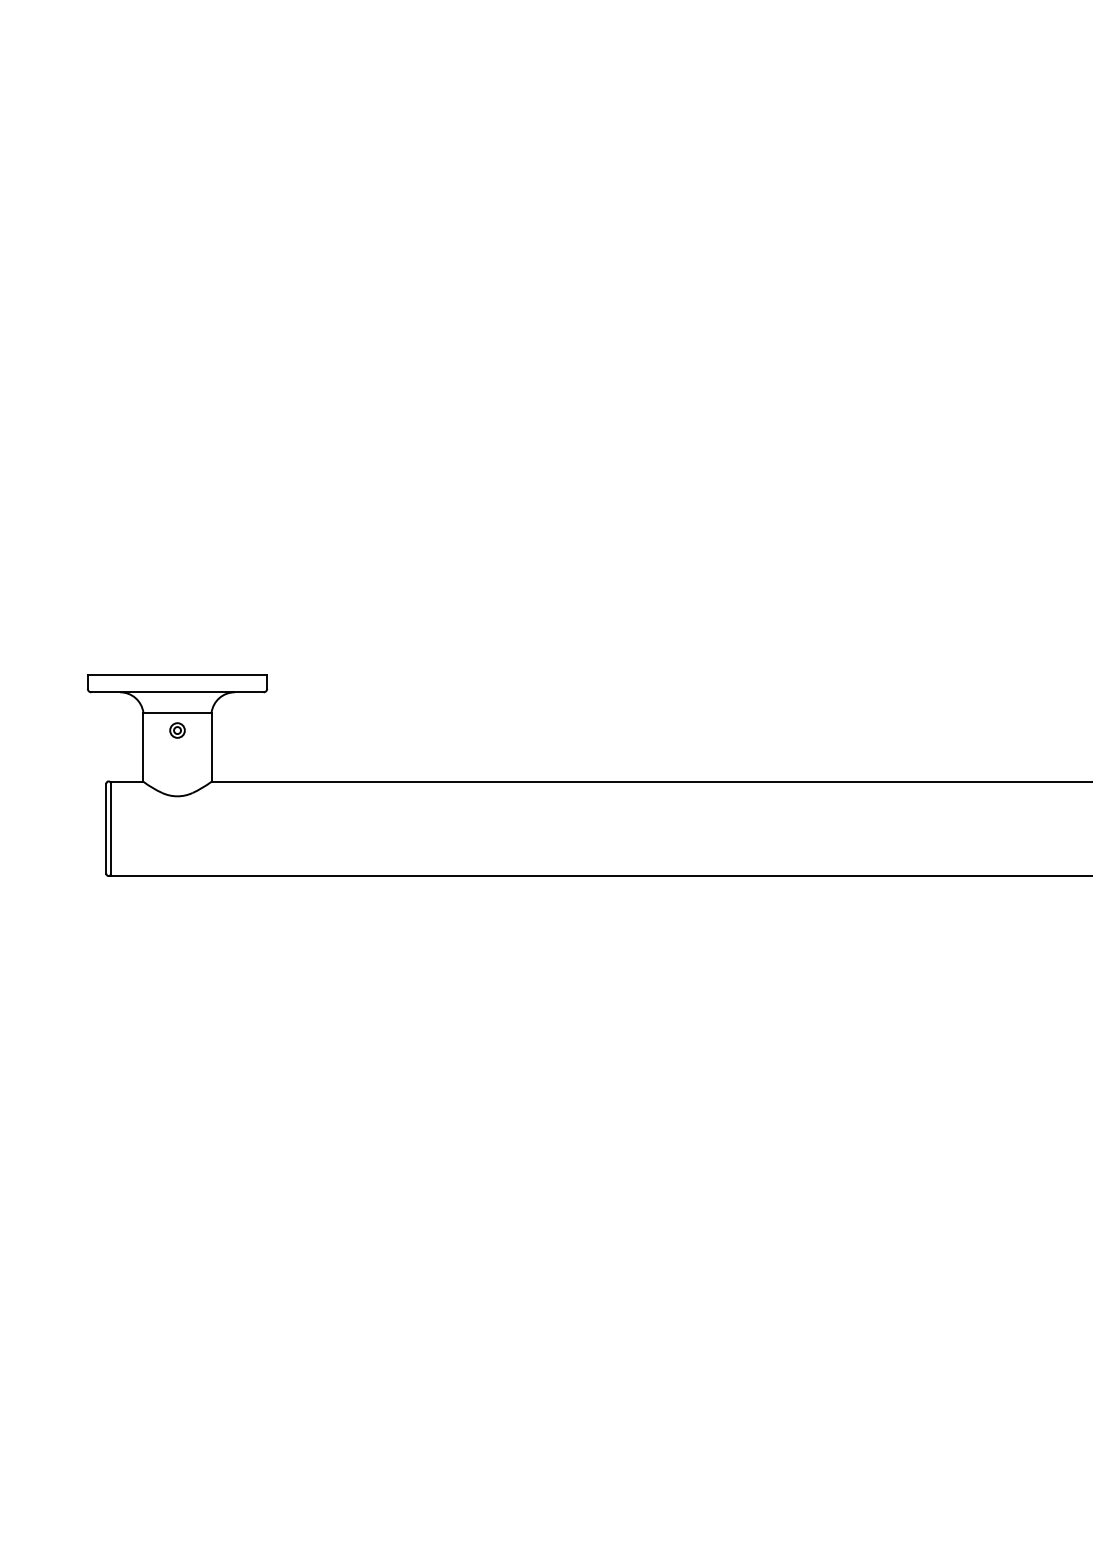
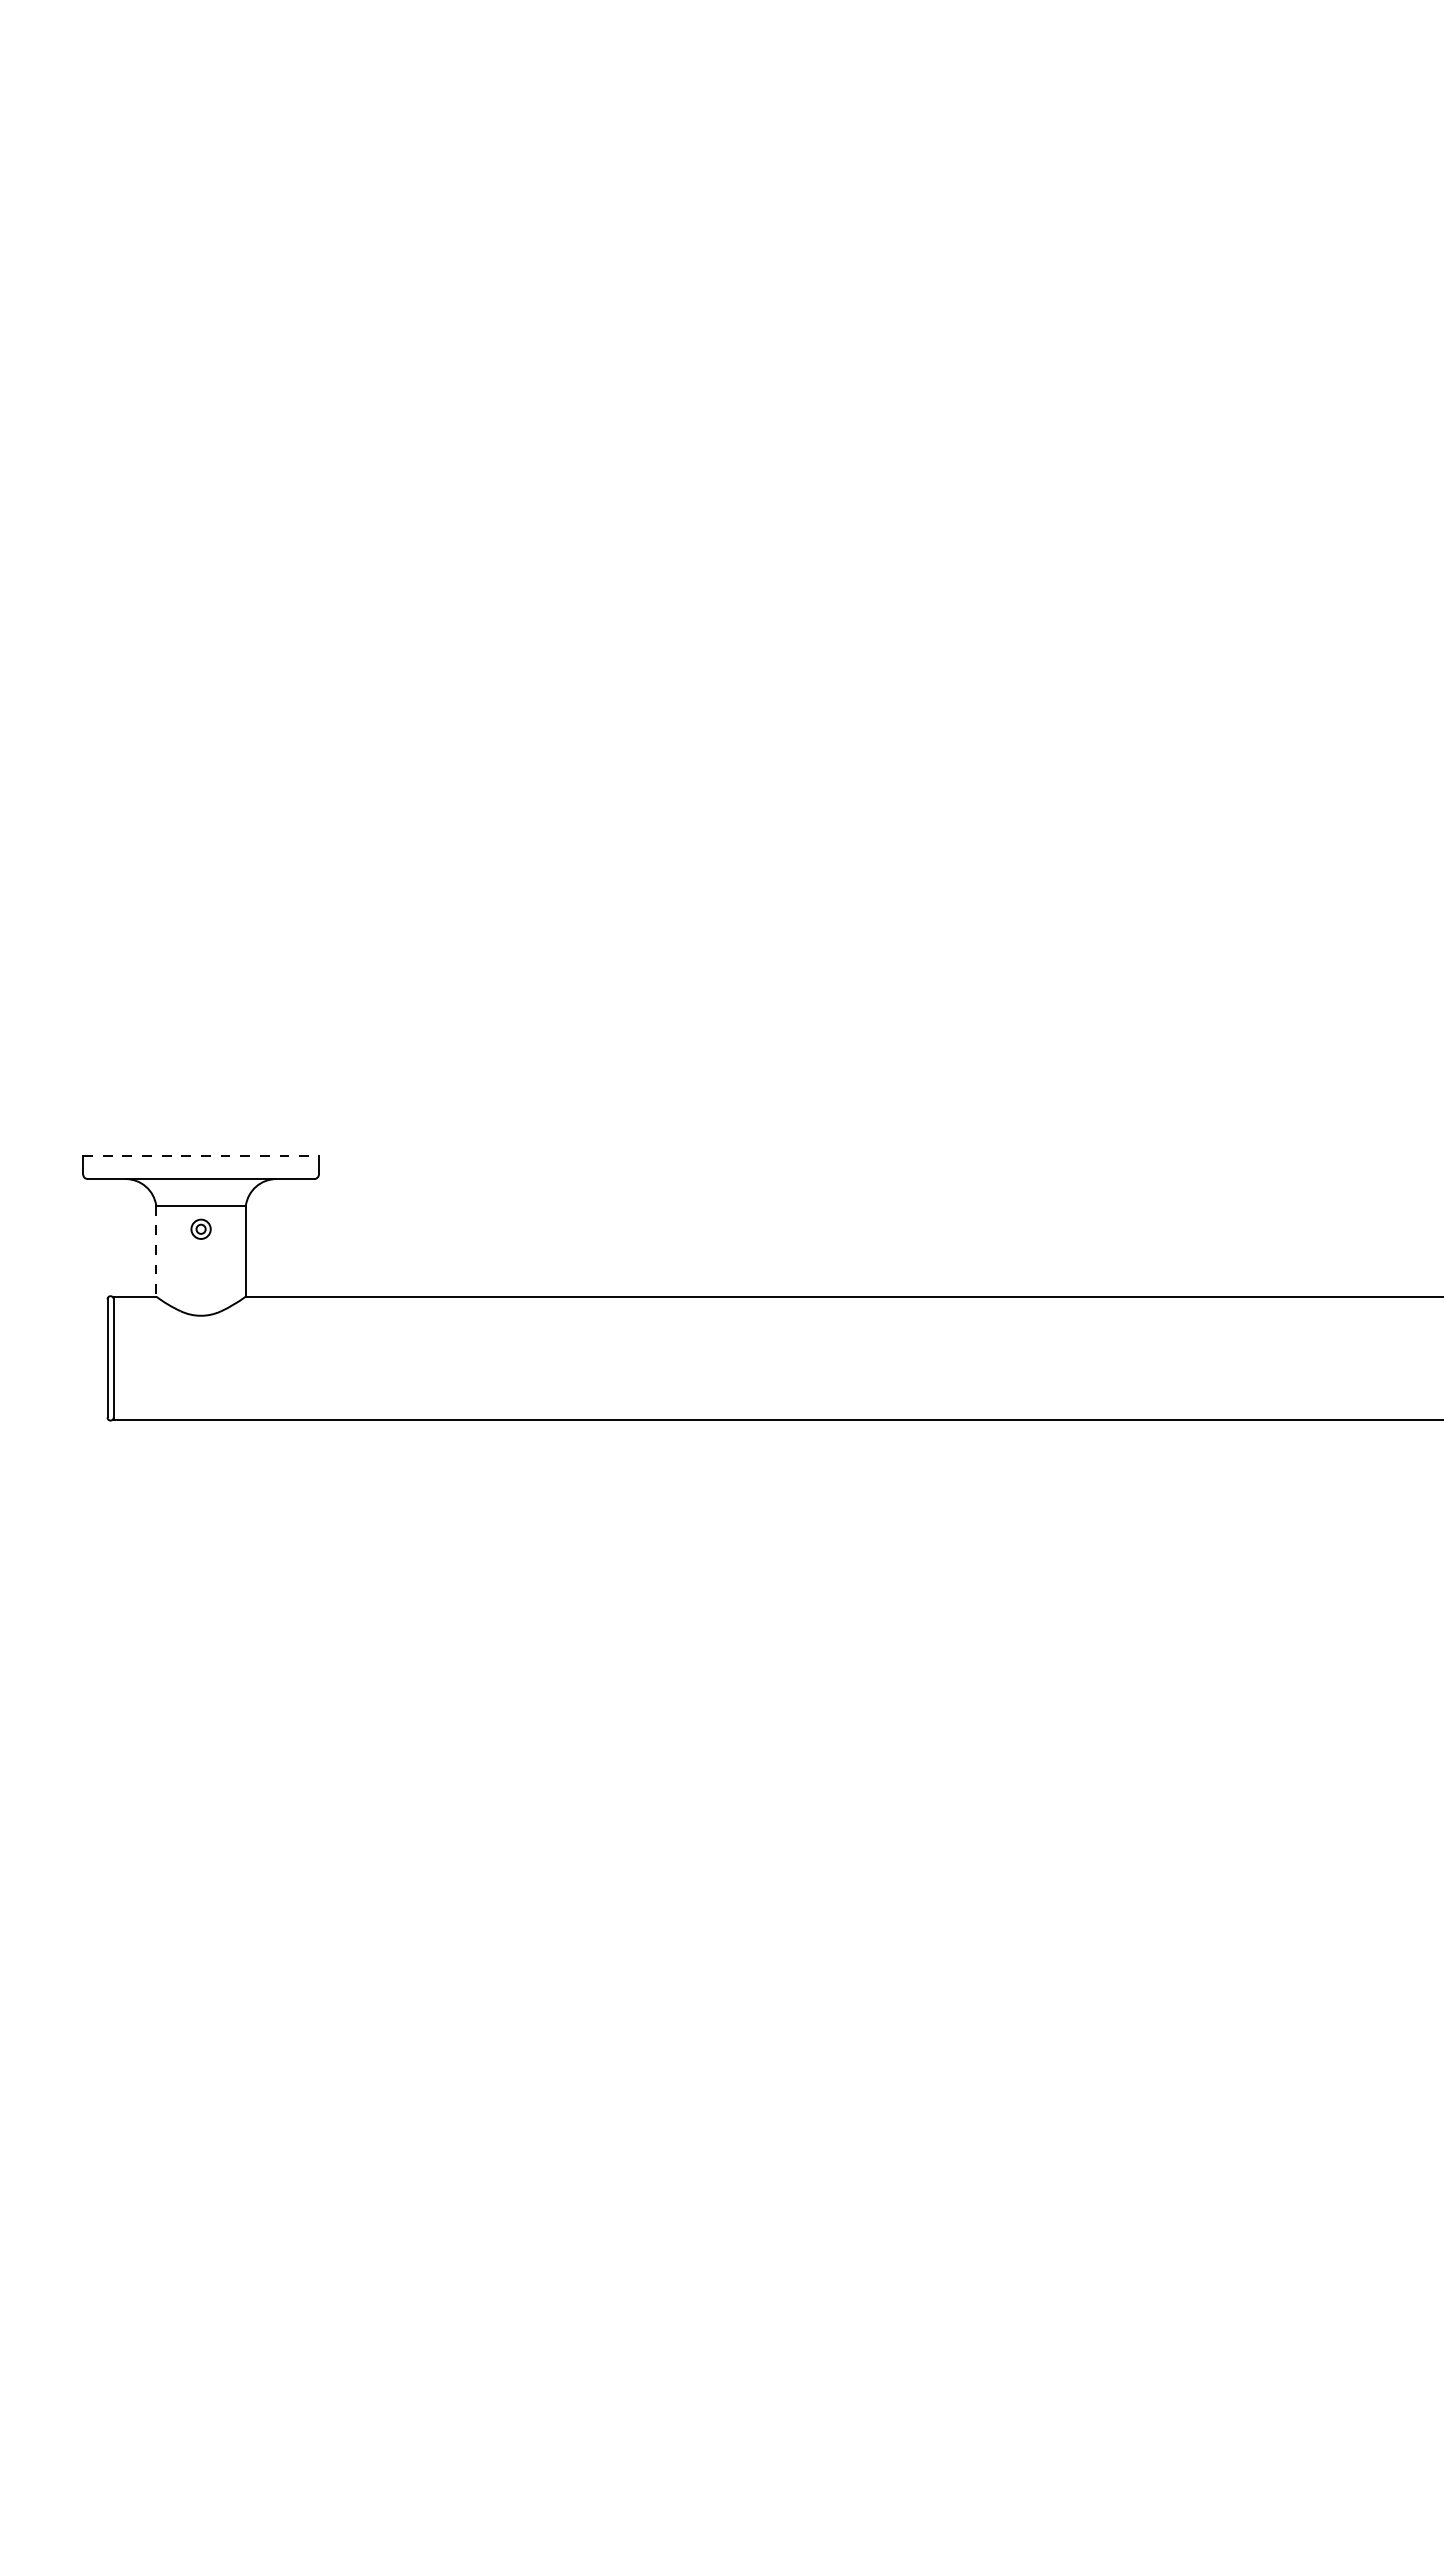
line: (177, 674) -> (201, 1155), solid -> dashed
line: (143, 747) -> (156, 1251), solid -> dashed

